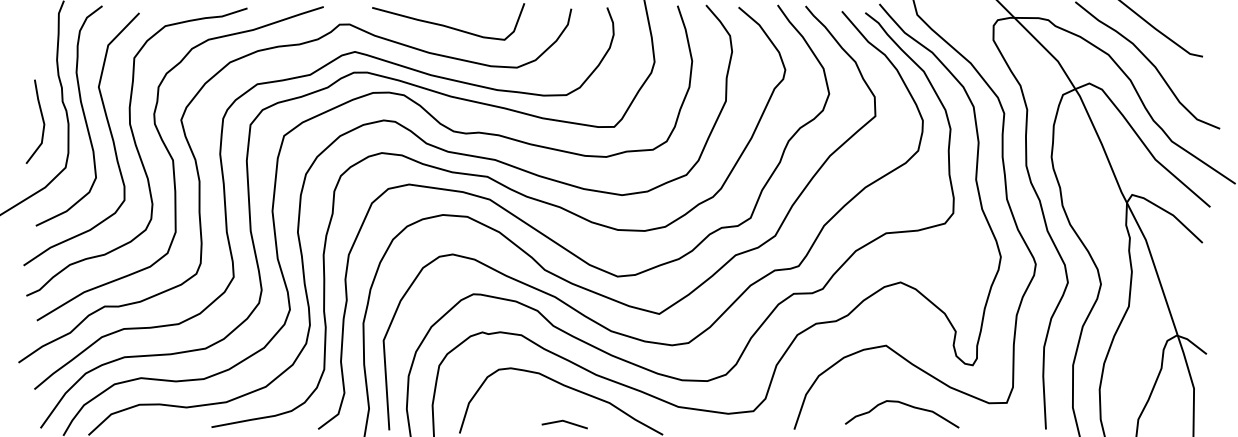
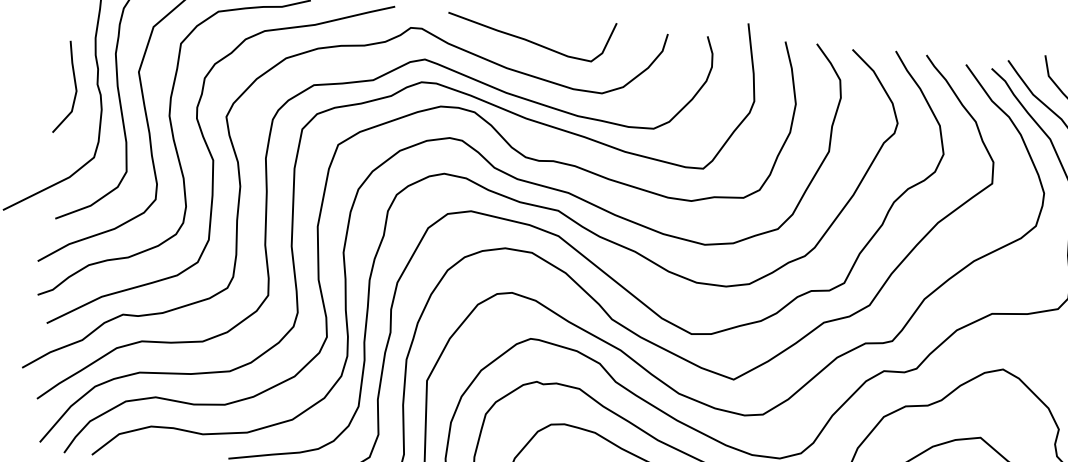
line: (42, 121) -> (74, 87), moved

